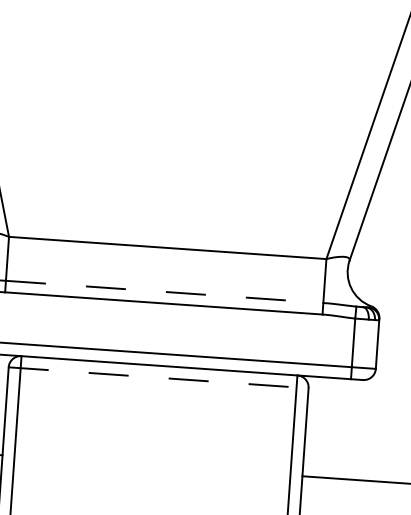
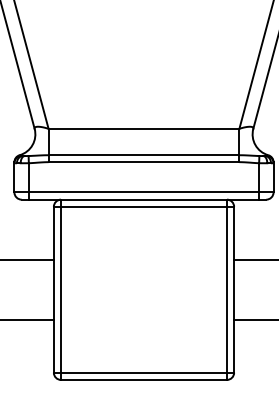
line: (165, 292) -> (144, 155), dashed -> solid
line: (159, 377) -> (144, 206), dashed -> solid

